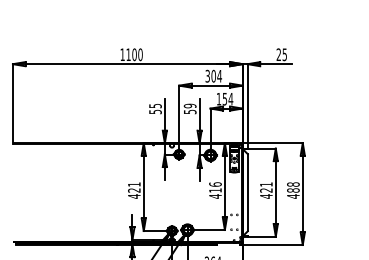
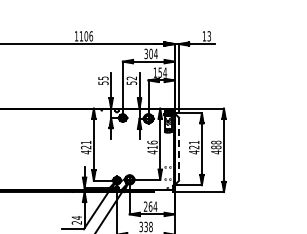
text: (140, 53) -> (91, 35), 1100 -> 1106
text: (281, 54) -> (206, 36), 25 -> 13
text: (189, 106) -> (131, 78), 59 -> 52
line: (248, 192) -> (179, 149), solid -> dashed

